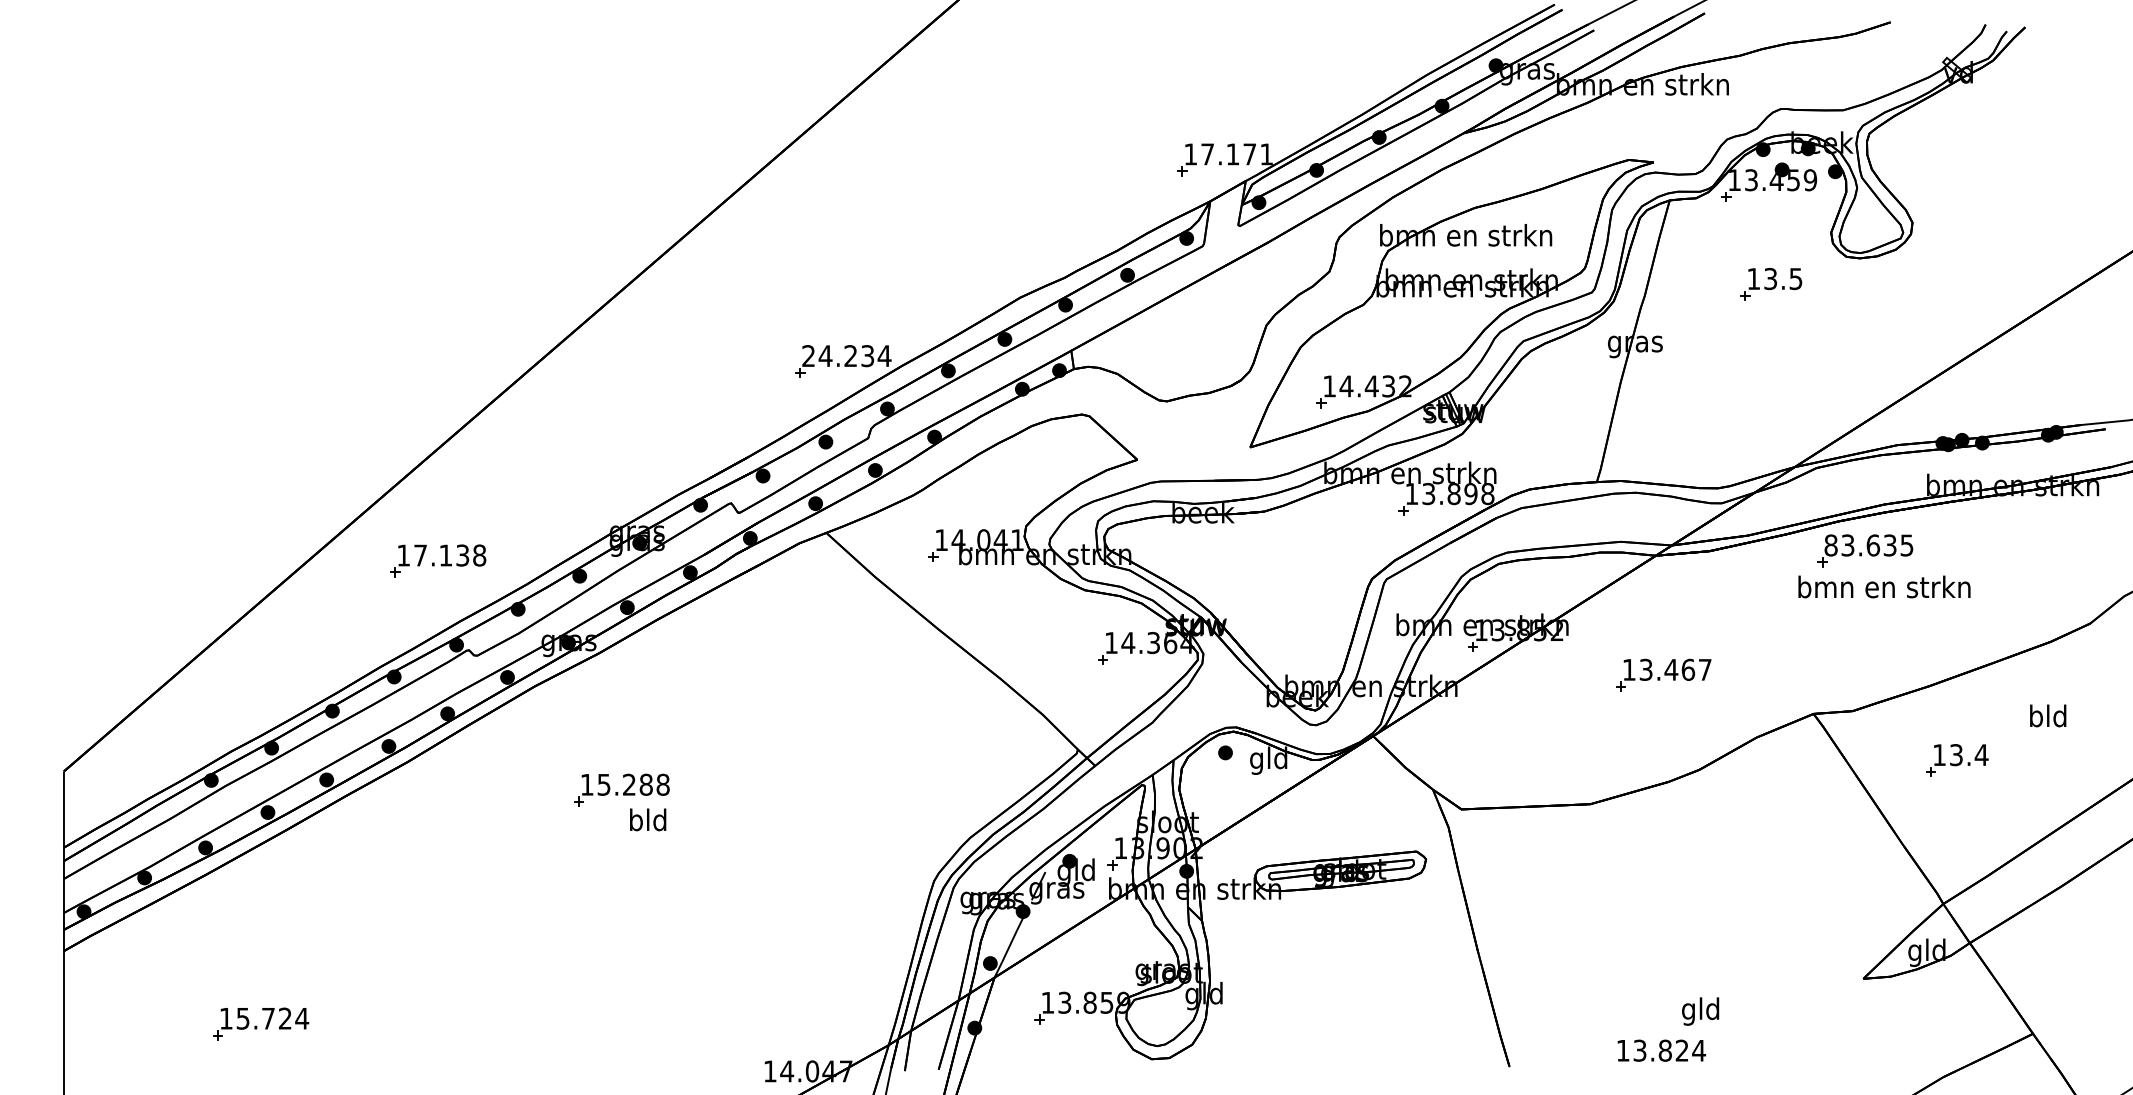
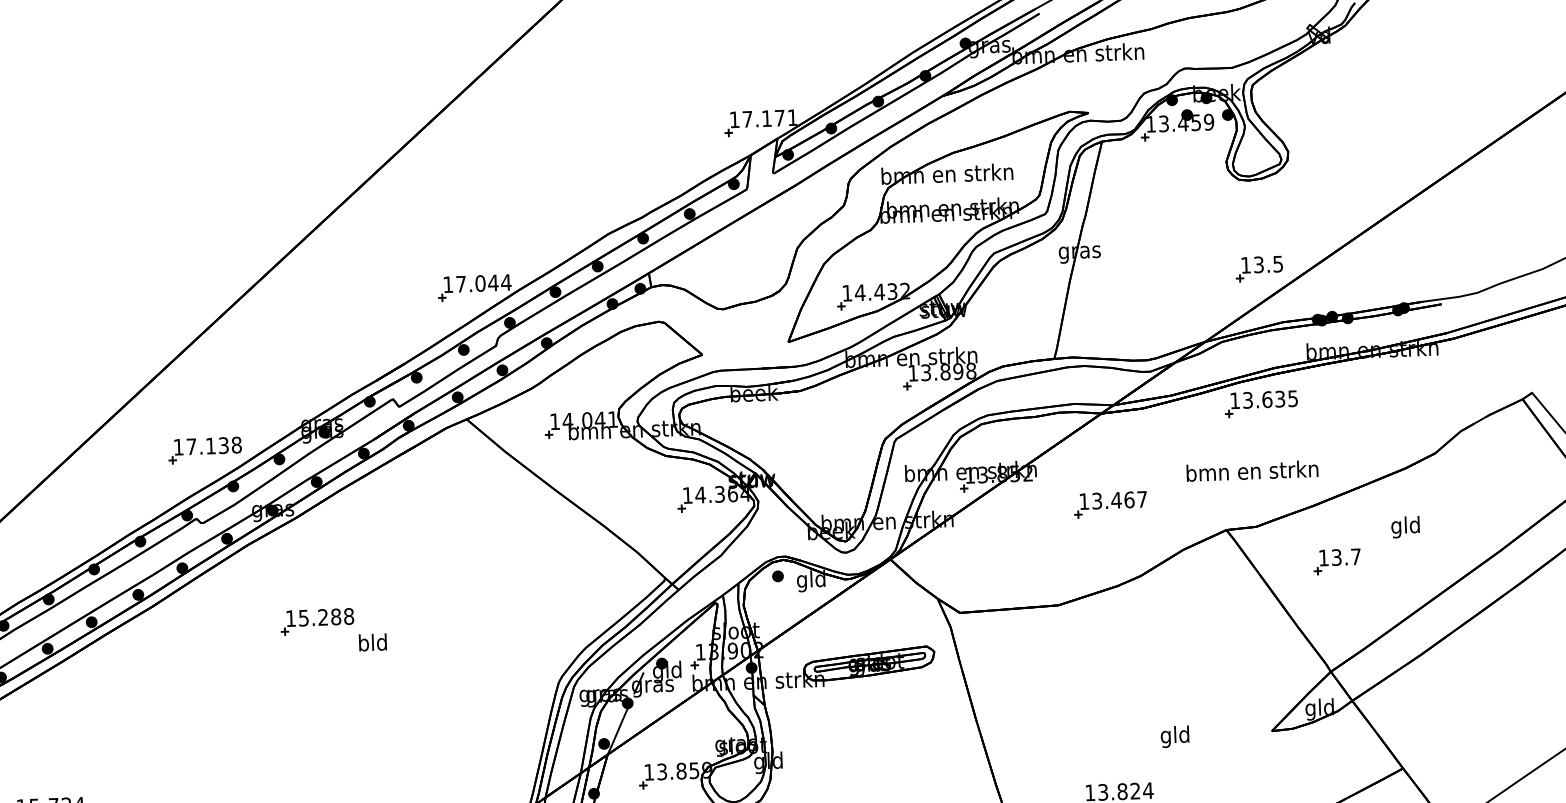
part: (1771, 284) -> (1259, 269), moved
text: (838, 356) -> (471, 284), 24.234 -> 17.044
text: (1830, 545) -> (1234, 400), 83.635 -> 13.635
part: (438, 560) -> (205, 450), moved
text: (1884, 586) -> (1252, 470), moved
text: (2035, 718) -> (1396, 527), bld -> gld
text: (1981, 754) -> (1355, 556), 13.4 -> 13.7
text: (648, 819) -> (373, 642), moved
text: (1700, 1011) -> (1174, 736), moved

